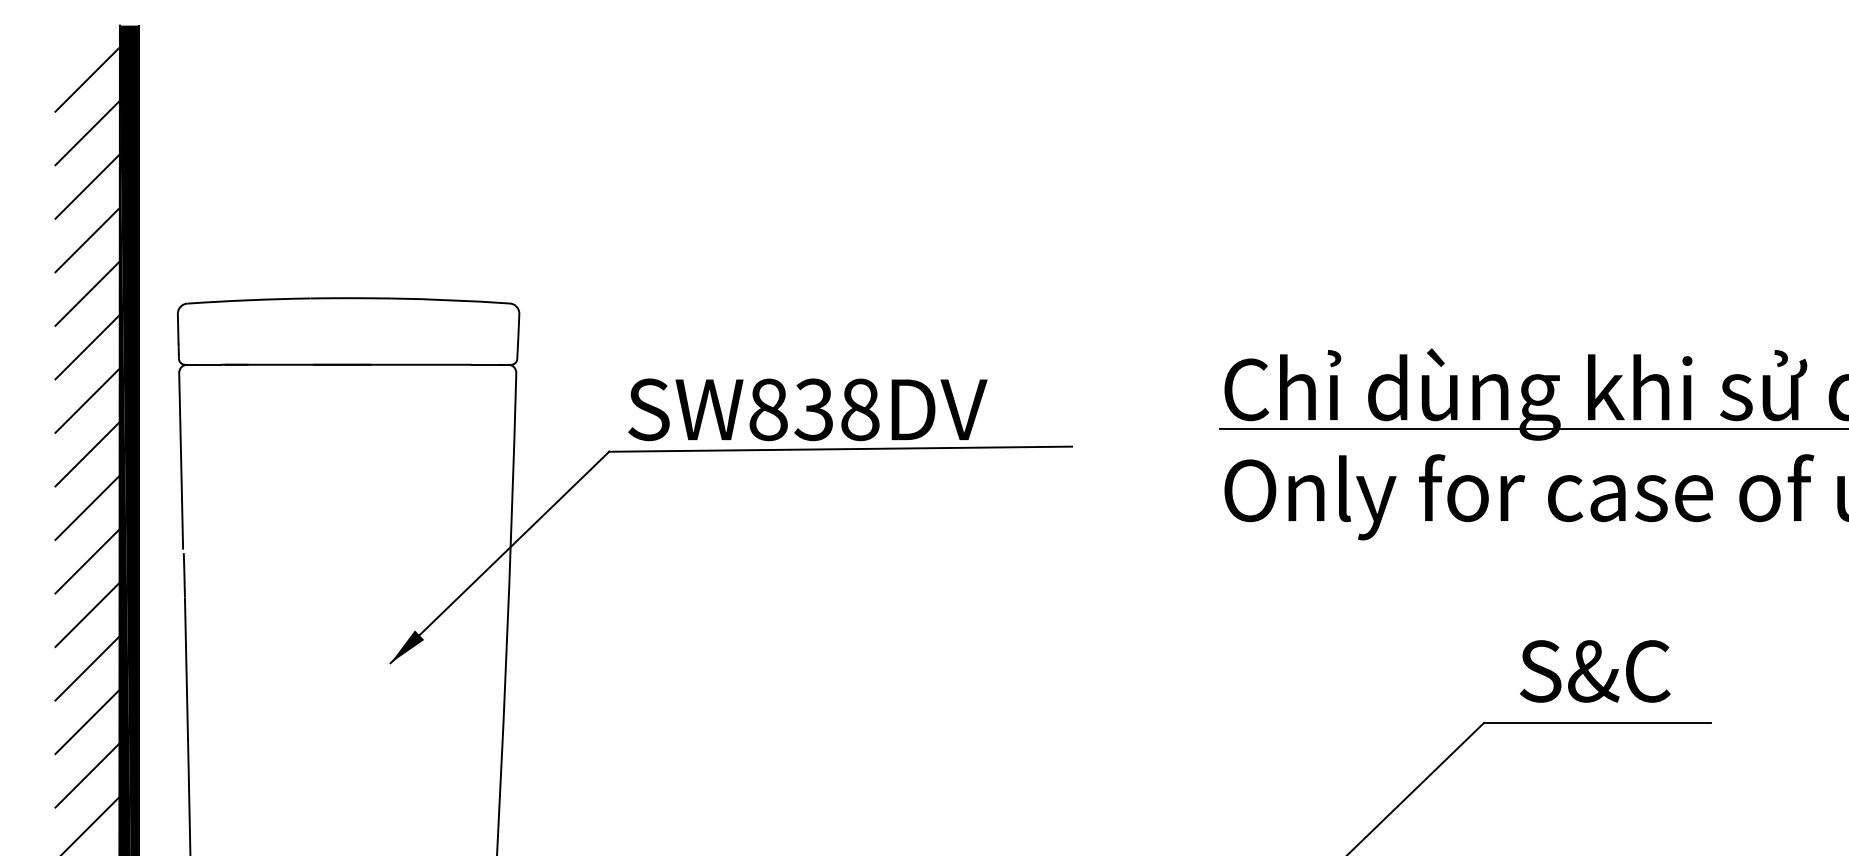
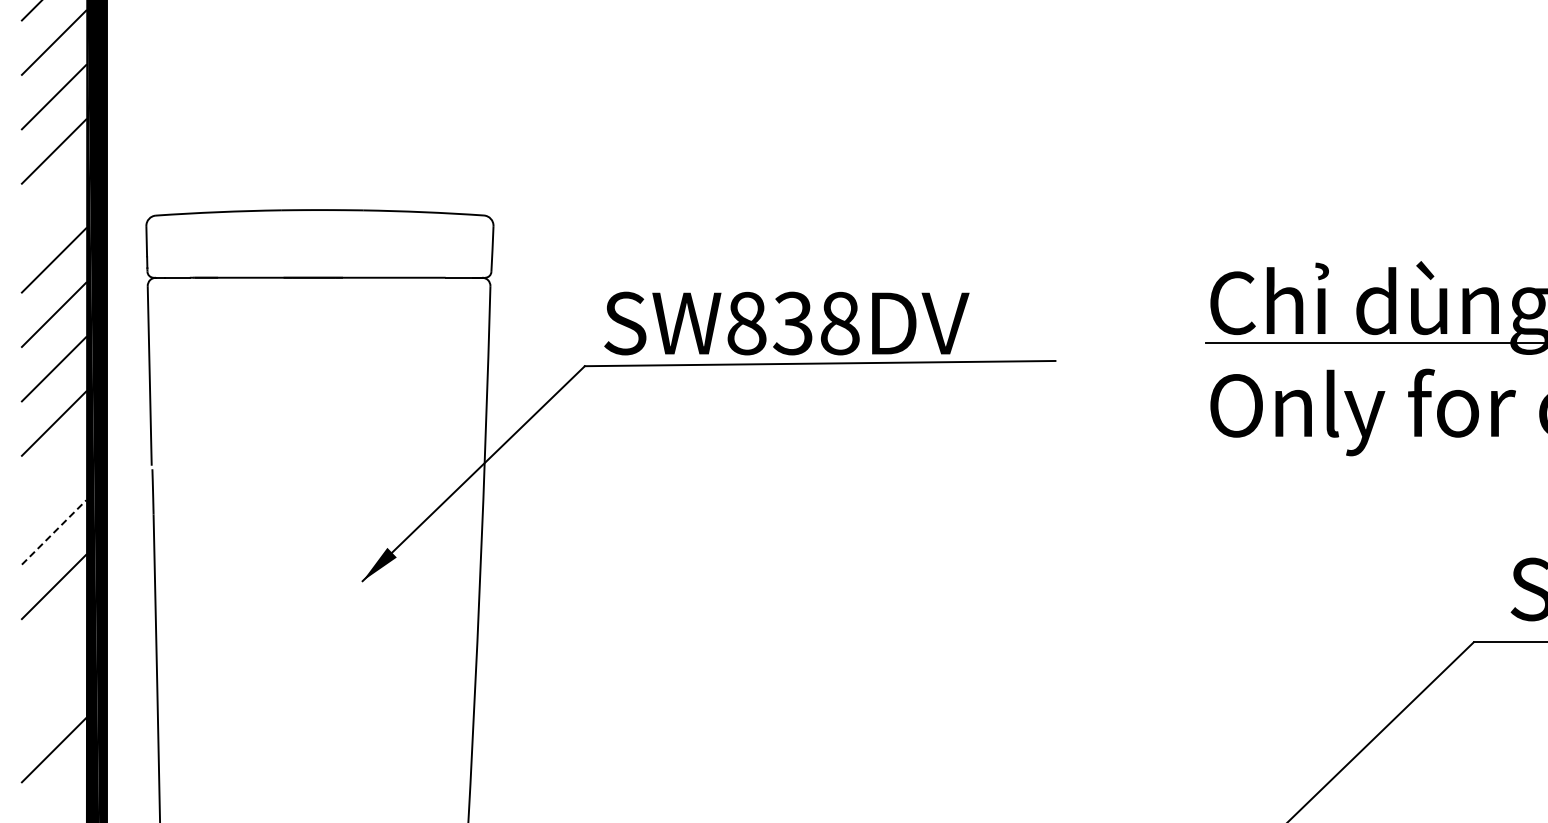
line: (86, 293) -> (53, 205), removed
line: (86, 561) -> (53, 477), removed
line: (87, 615) -> (54, 532), solid -> dashed
line: (86, 722) -> (53, 641), removed
line: (86, 775) -> (53, 695), removed

